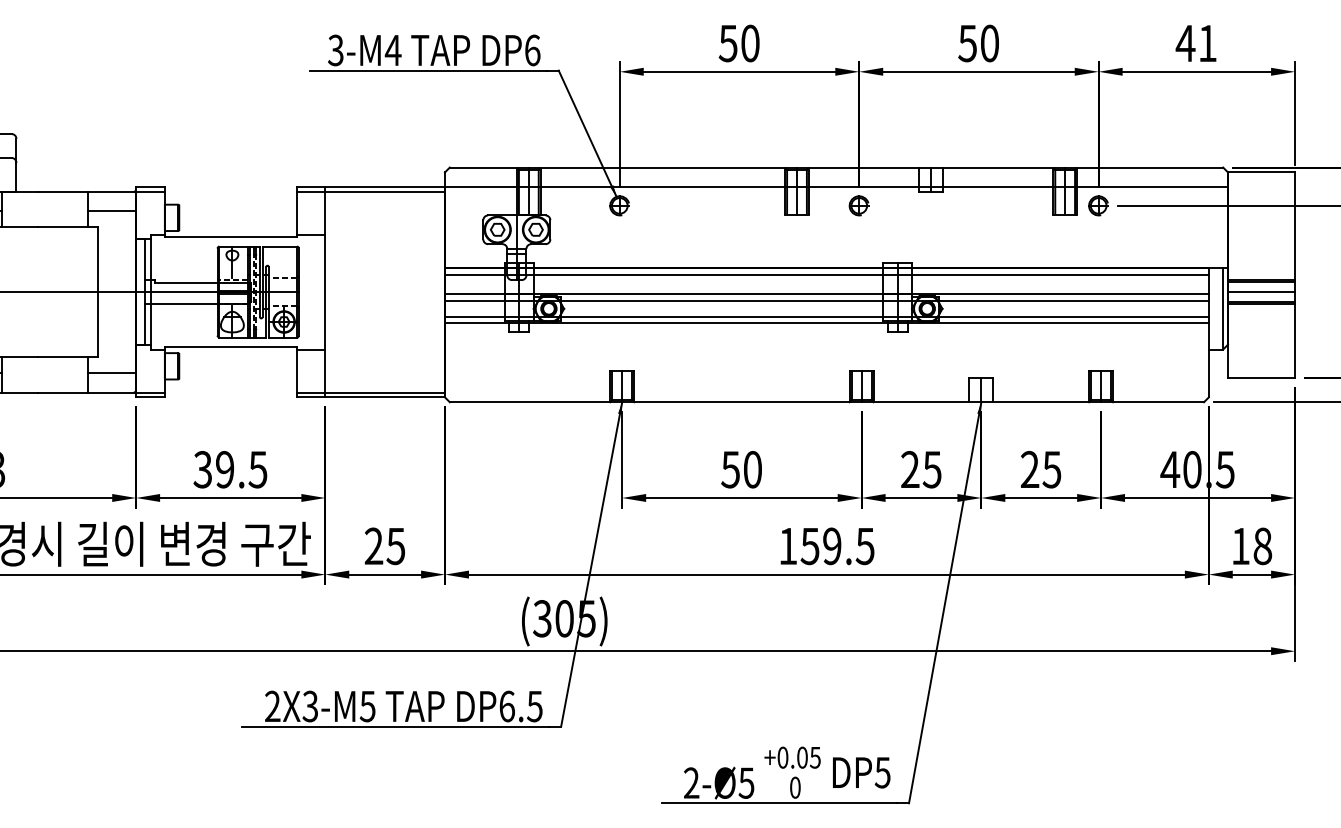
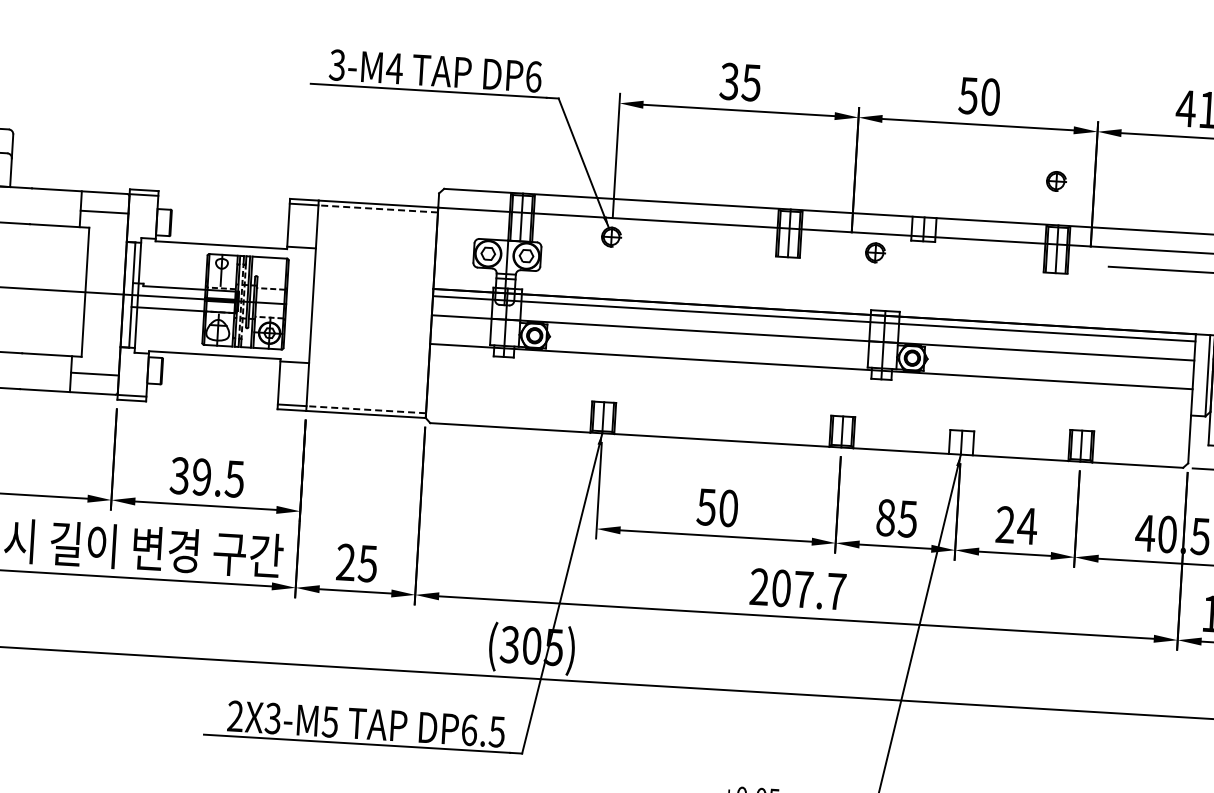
text: (739, 43) -> (740, 82), 50 -> 35
line: (385, 191) -> (378, 208), solid -> dashed
part: (858, 205) -> (874, 252), moved
part: (1098, 205) -> (1056, 181), moved
line: (826, 300) -> (812, 343), removed
line: (826, 316) -> (811, 359), removed
line: (385, 392) -> (366, 409), solid -> dashed
text: (910, 469) -> (886, 517), 25 -> 85
text: (1051, 469) -> (1026, 525), 25 -> 24
text: (826, 546) -> (797, 589), 159.5 -> 207.7

